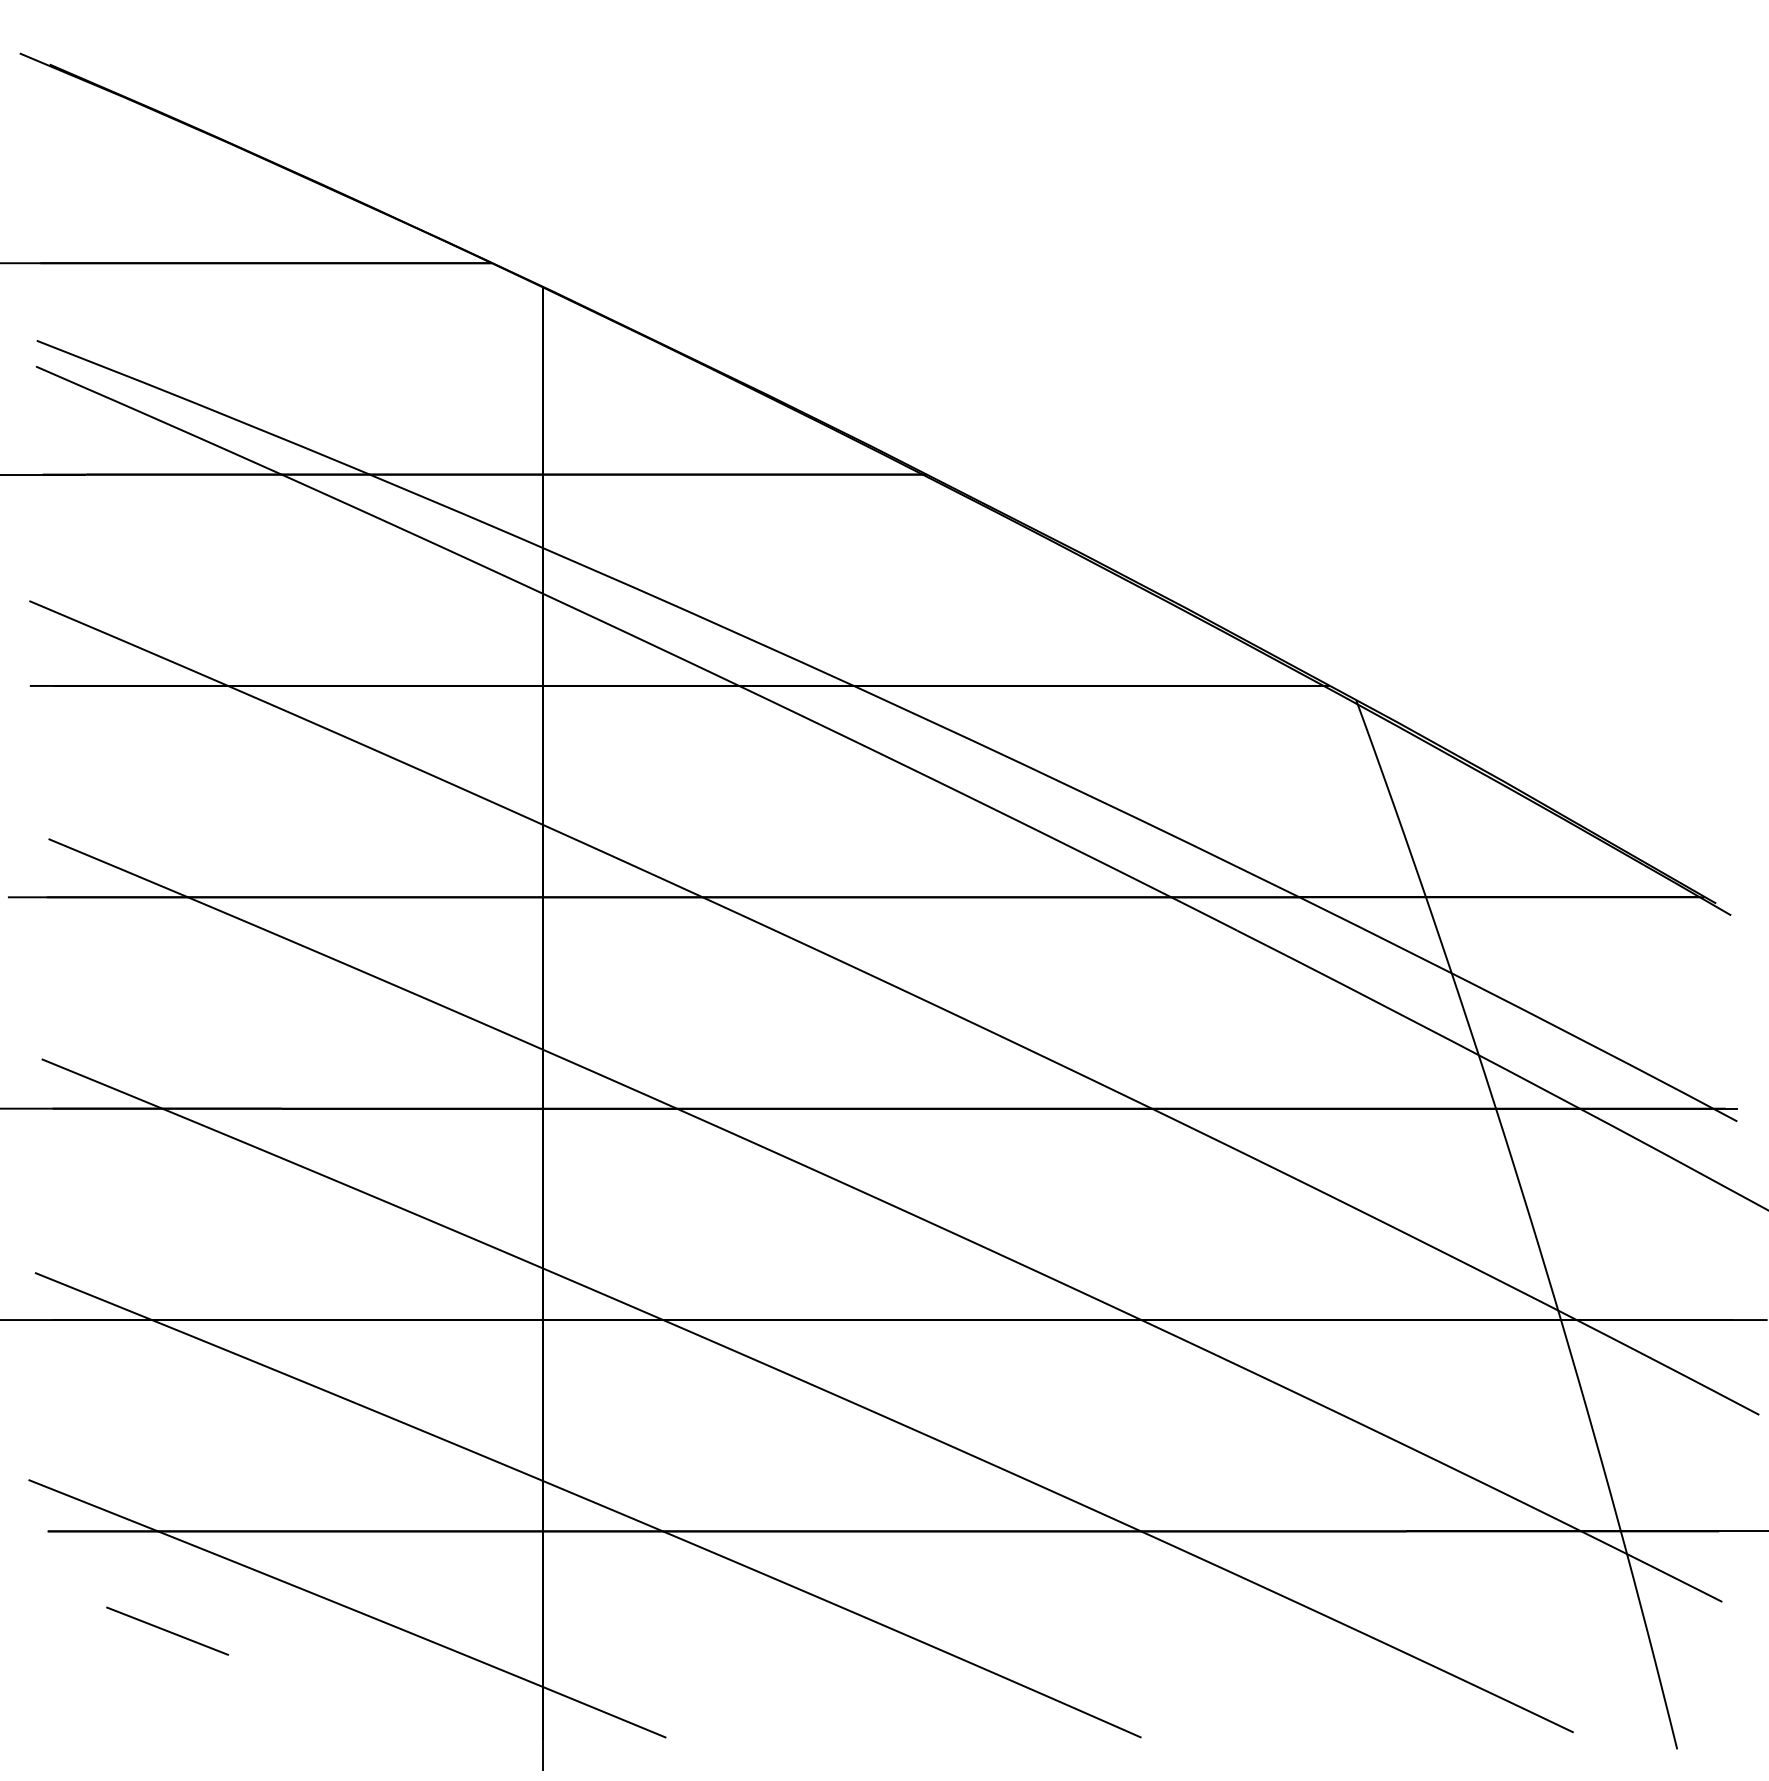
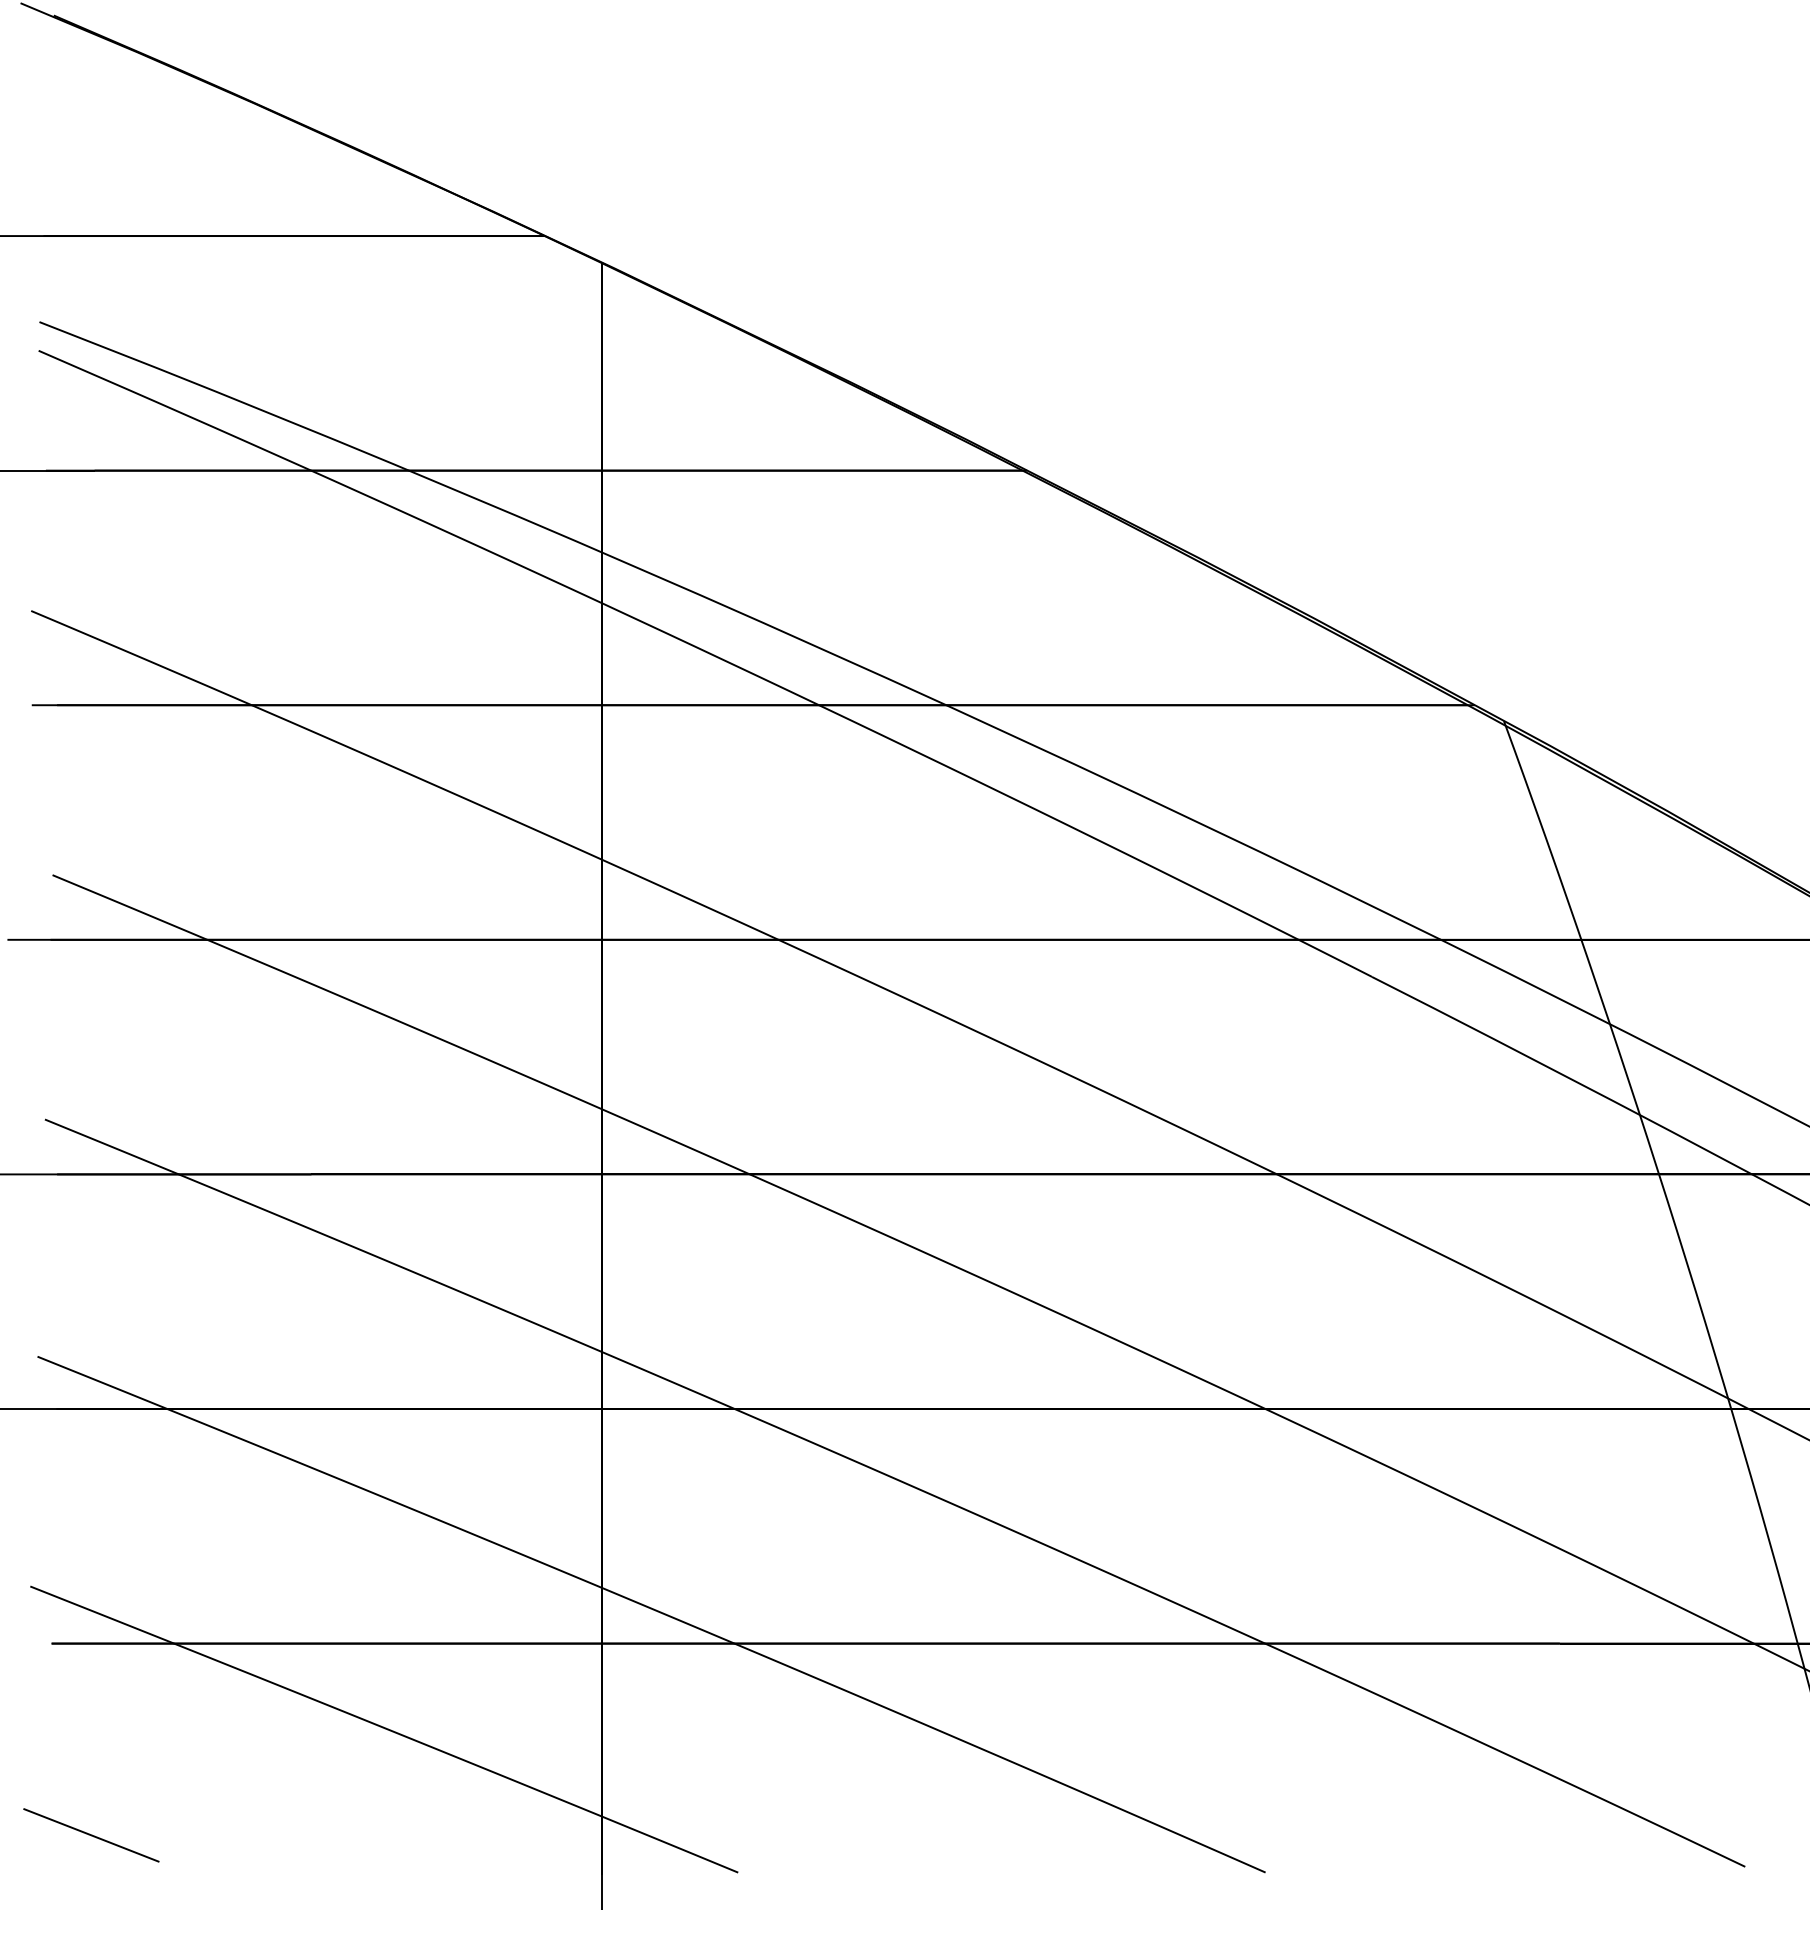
line: (167, 1630) -> (91, 1834), moved

